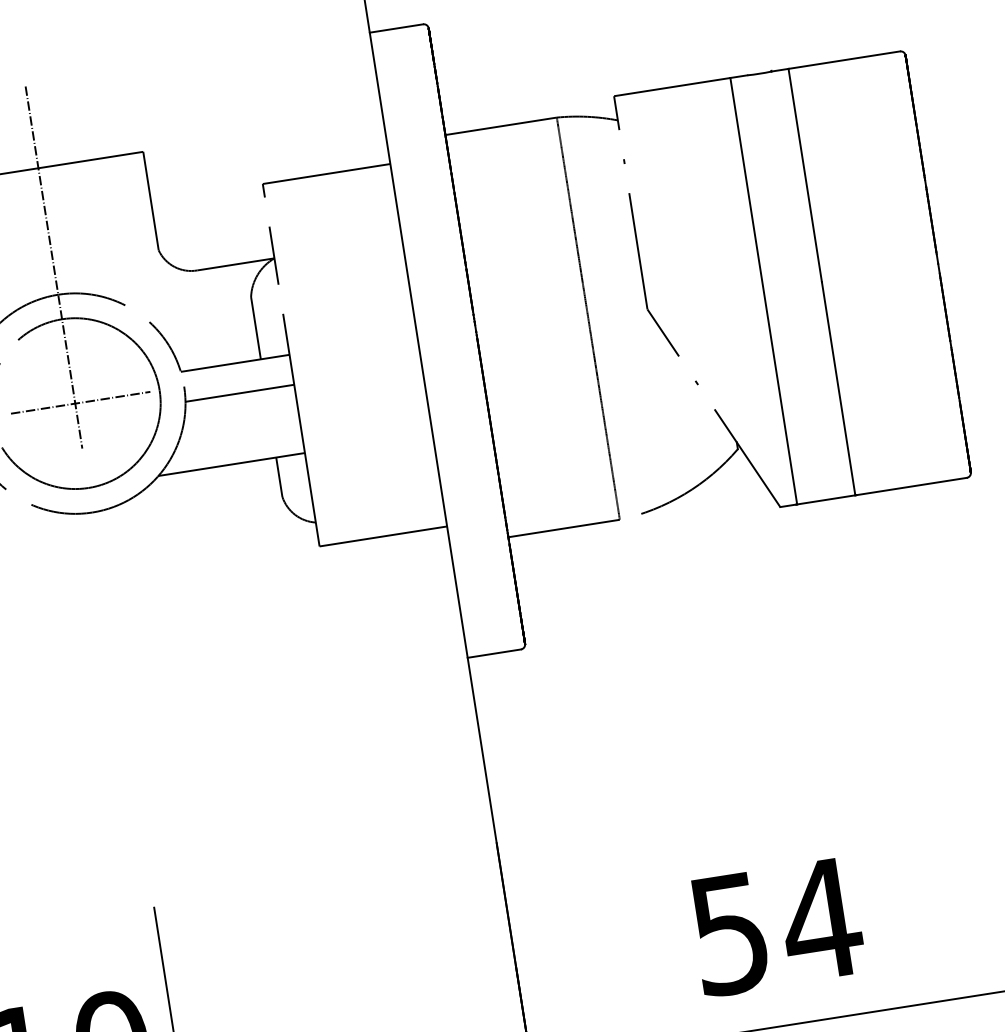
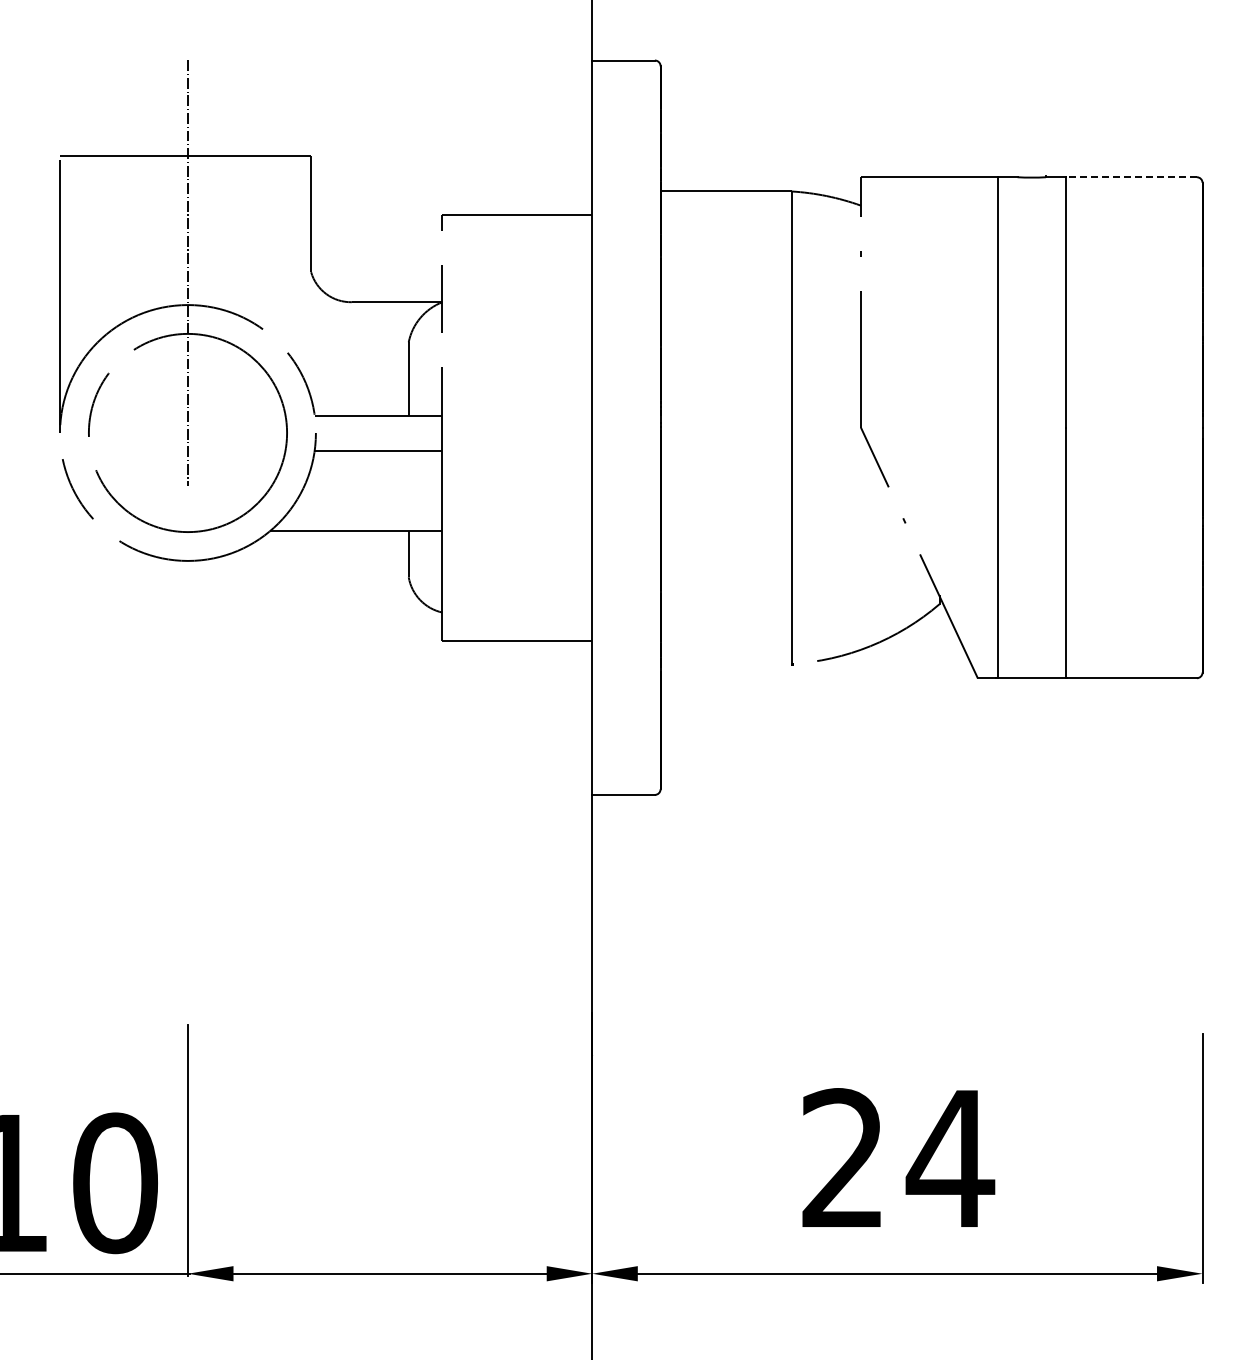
line: (843, 60) -> (1130, 177), solid -> dashed
line: (80, 403) -> (194, 433), removed
line: (563, 528) -> (725, 663), removed
text: (729, 933) -> (842, 1158), 54 -> 24

